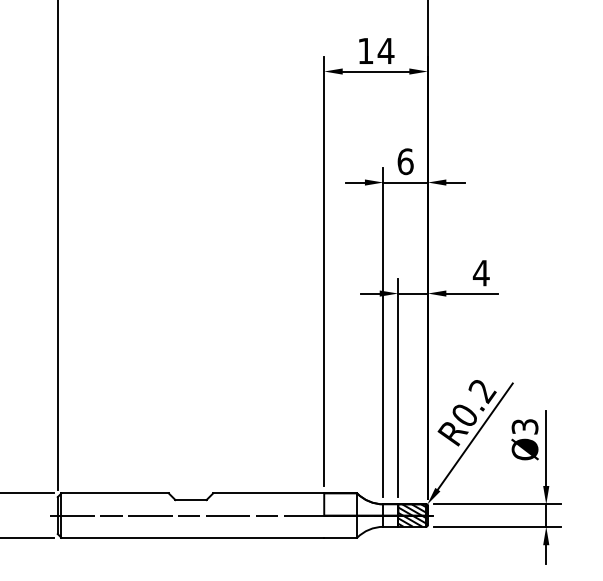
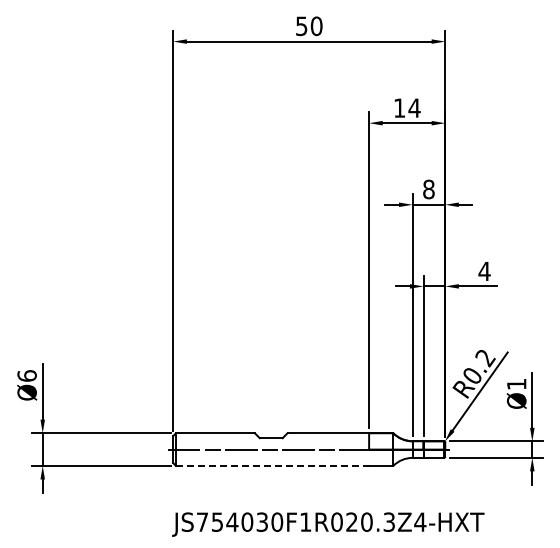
text: (405, 161) -> (428, 189), 6 -> 8
text: (524, 425) -> (516, 383), Ø3 -> Ø1
hatch: (413, 515) -> (434, 449), removed
line: (192, 537) -> (272, 465), solid -> dashed

